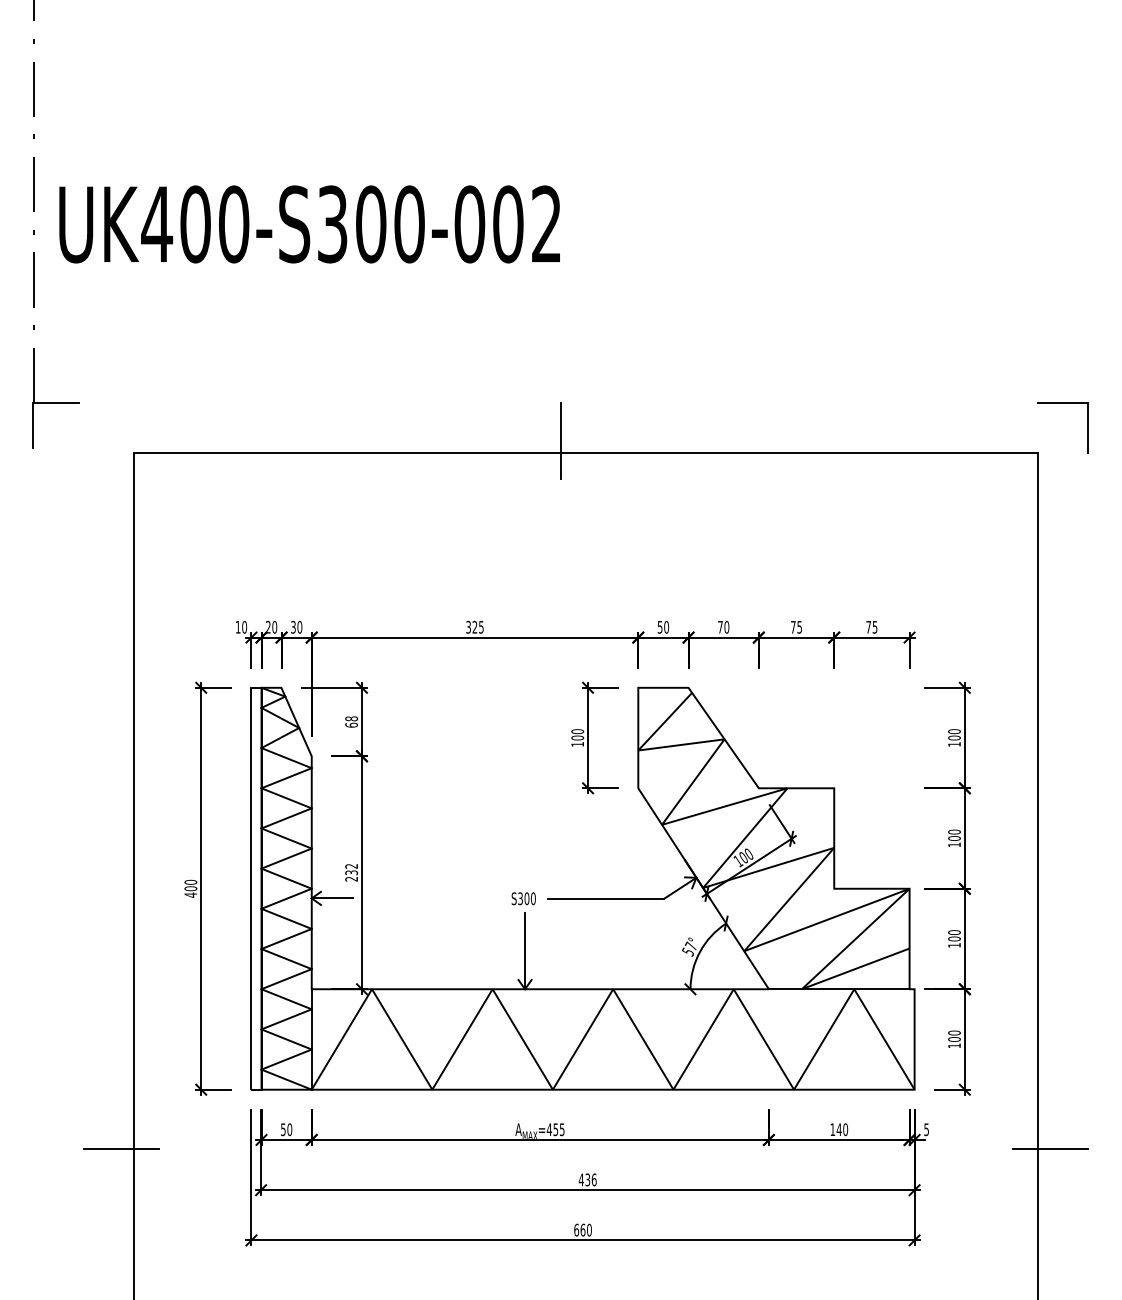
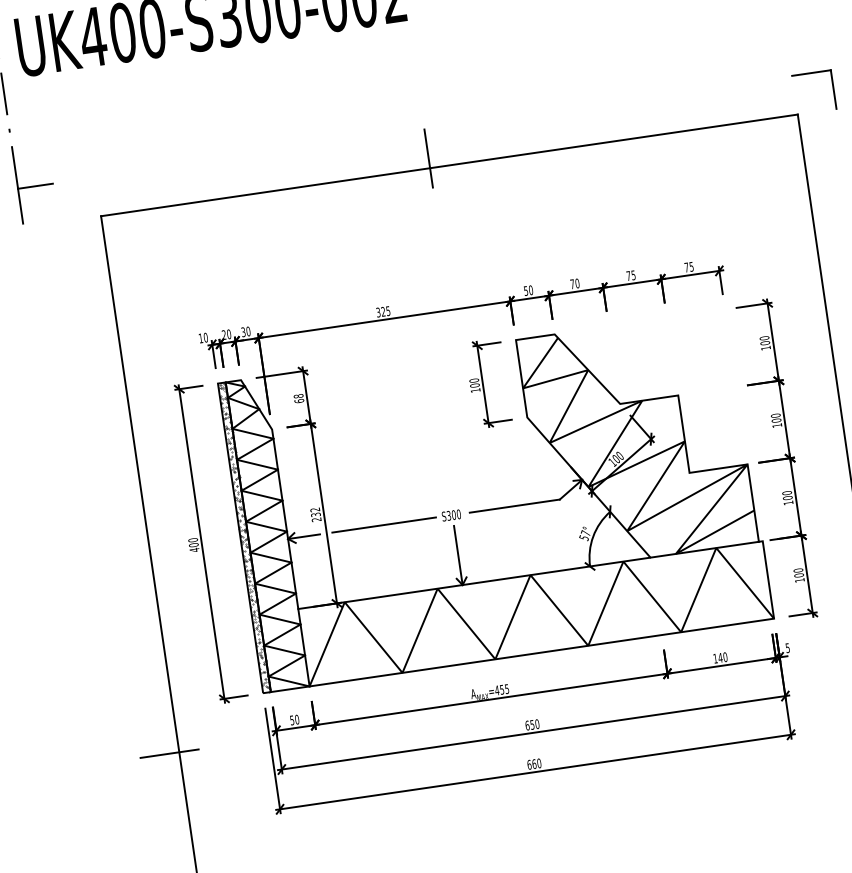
hatch: (256, 888) -> (244, 537), added
line: (436, 898) -> (384, 525), added
text: (587, 1179) -> (532, 724), 436 -> 650

